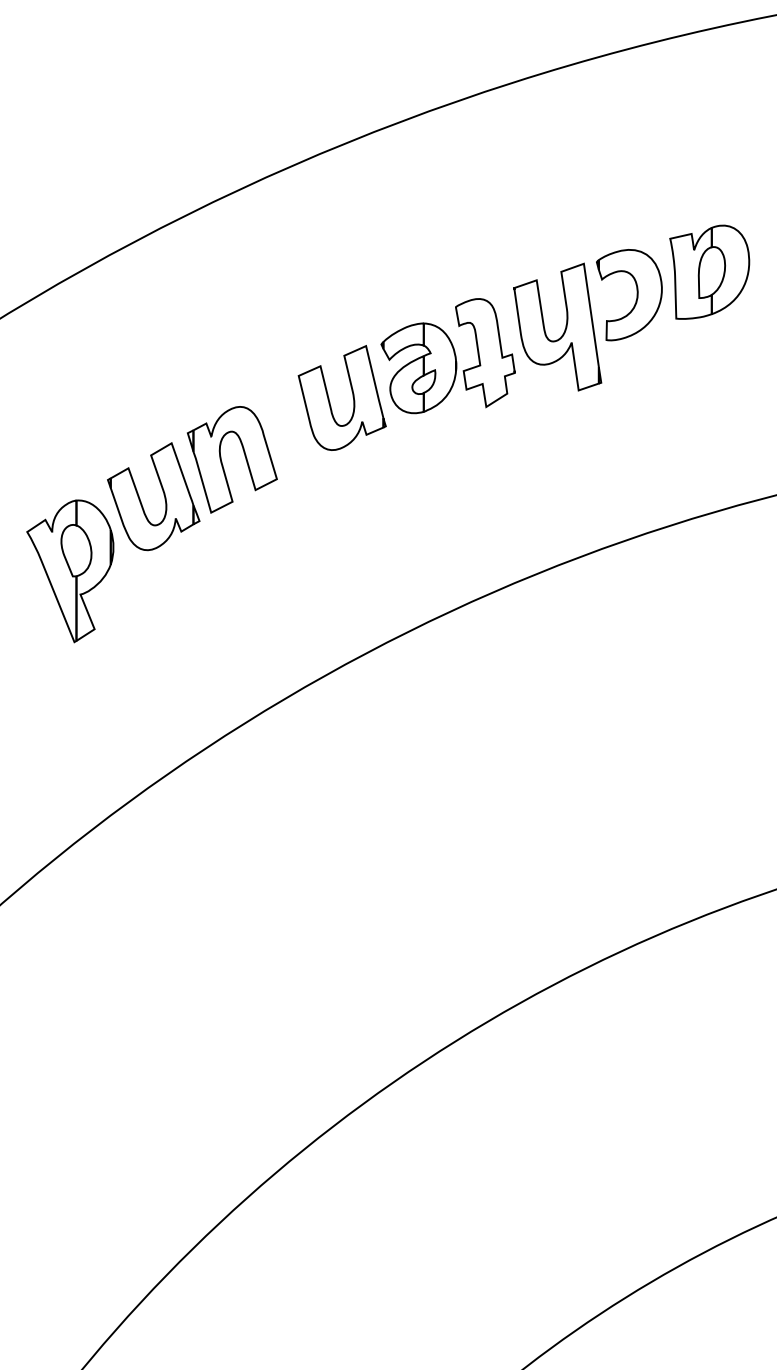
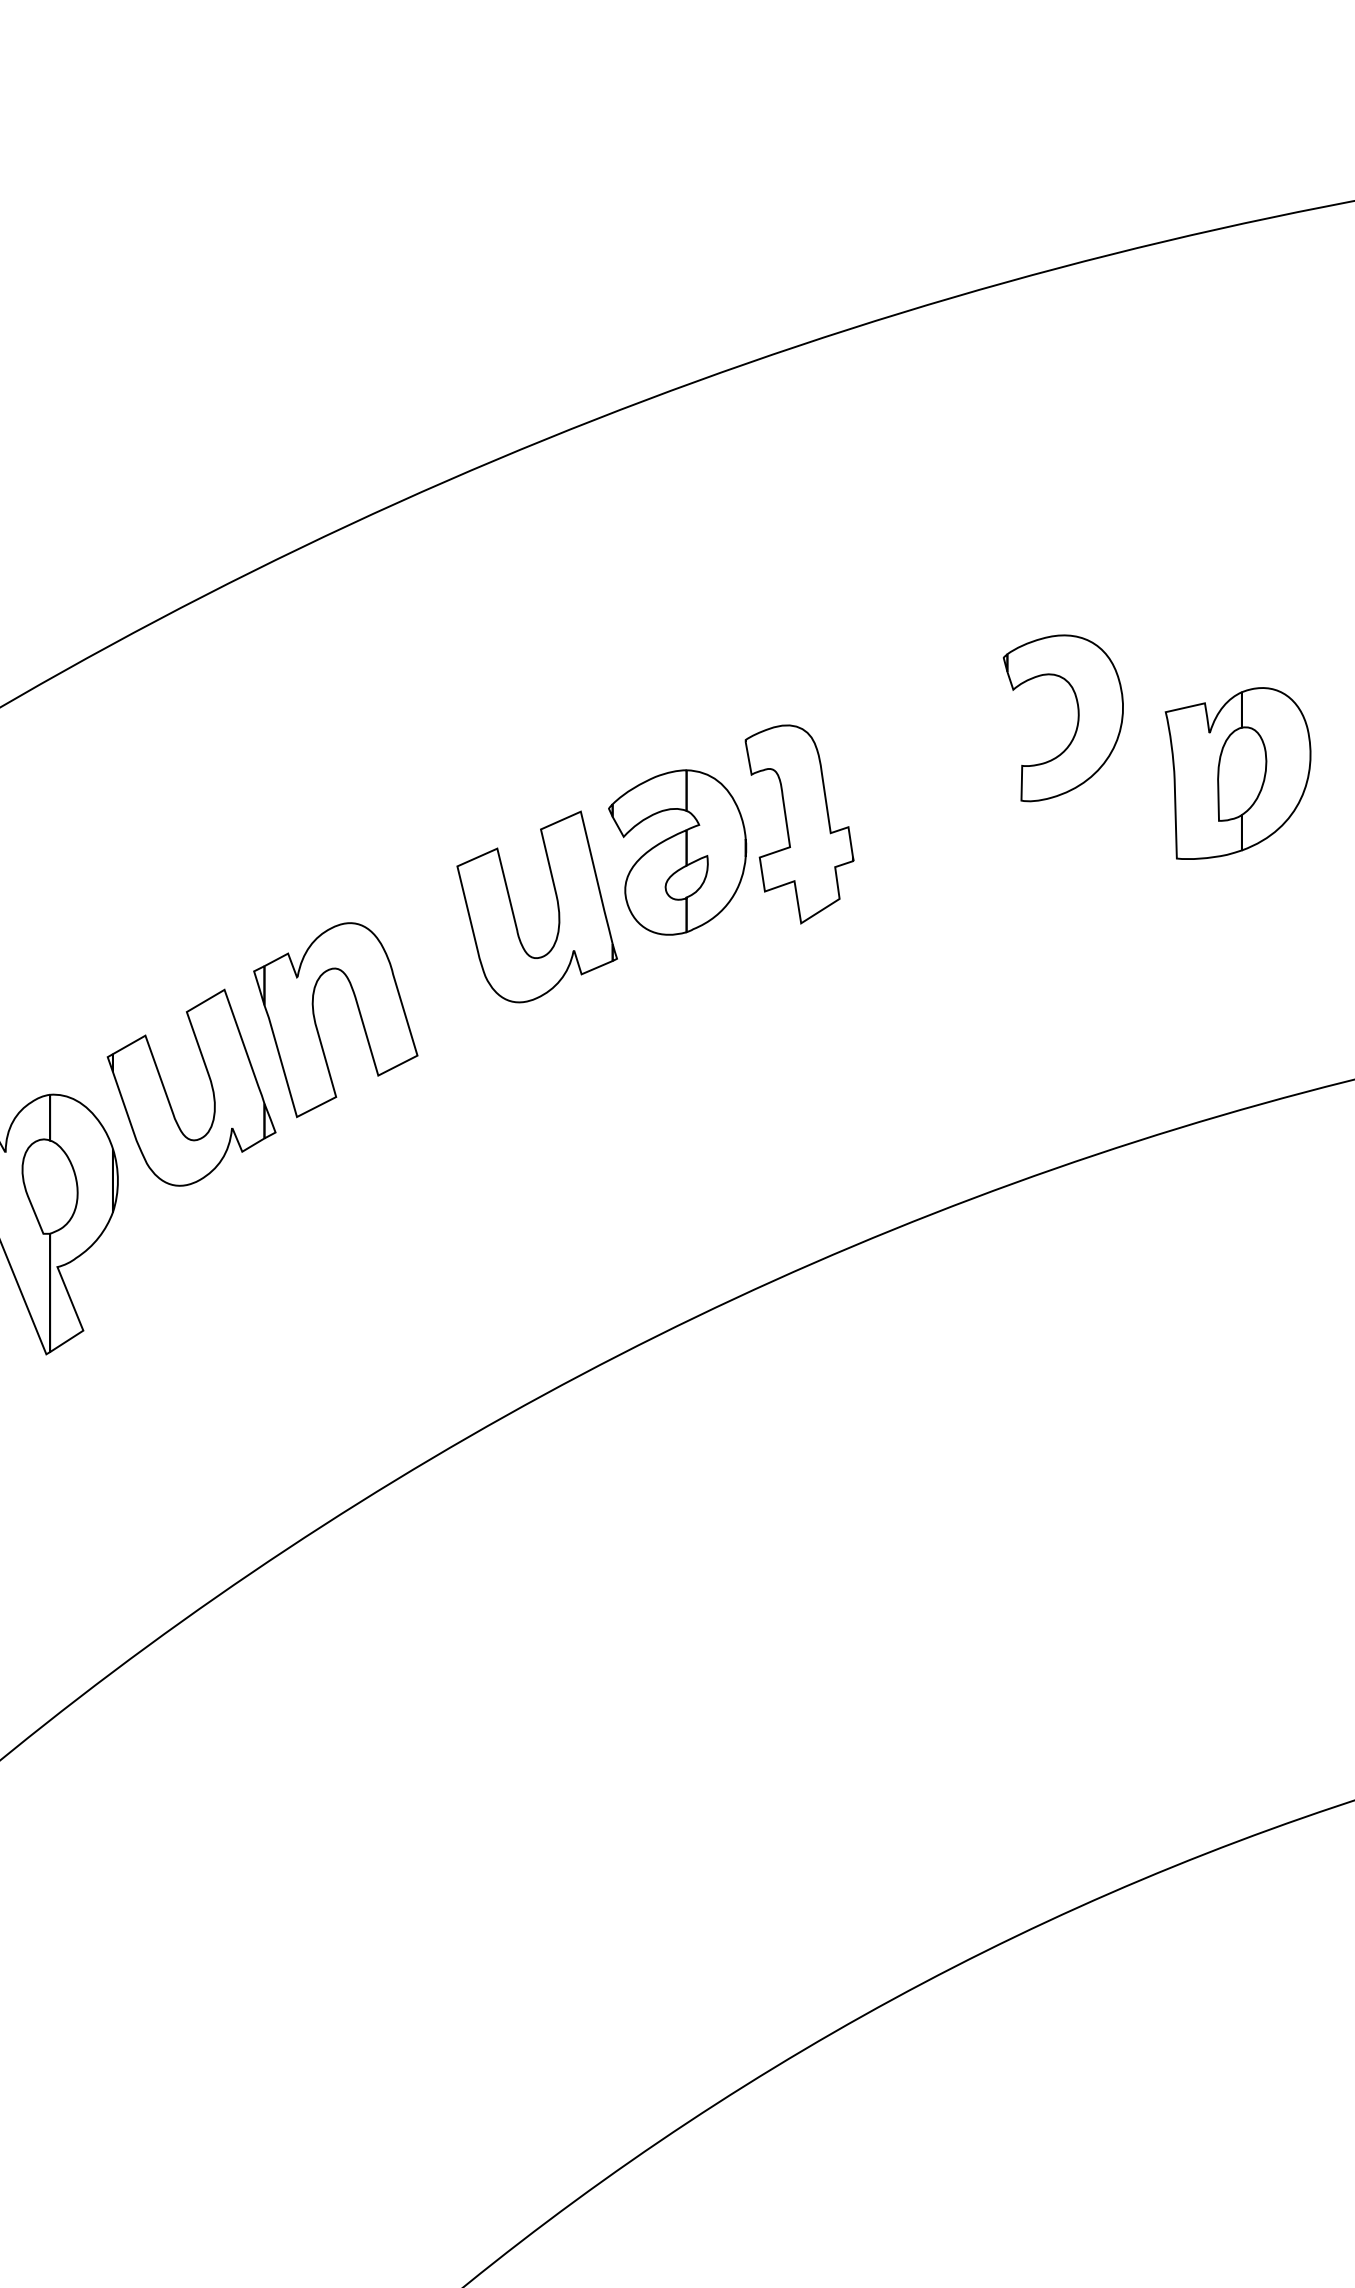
part: (709, 271) -> (1237, 772), moved
part: (564, 329) -> (944, 781), removed

